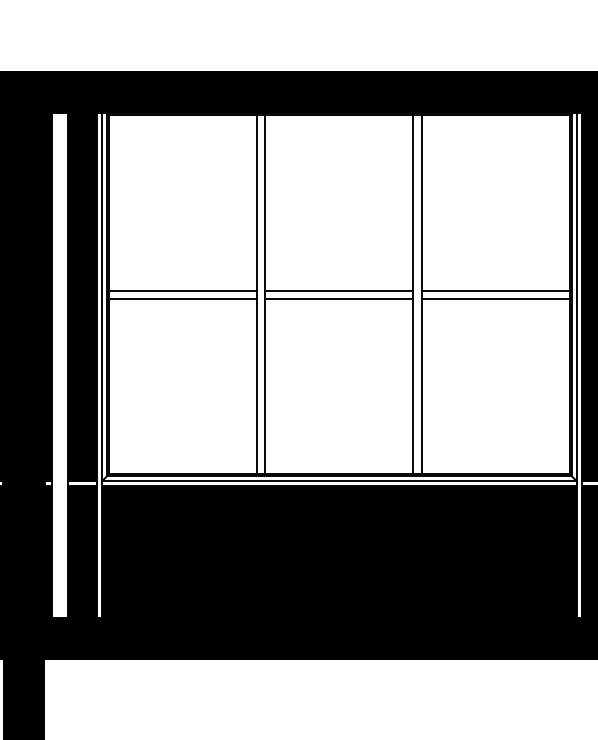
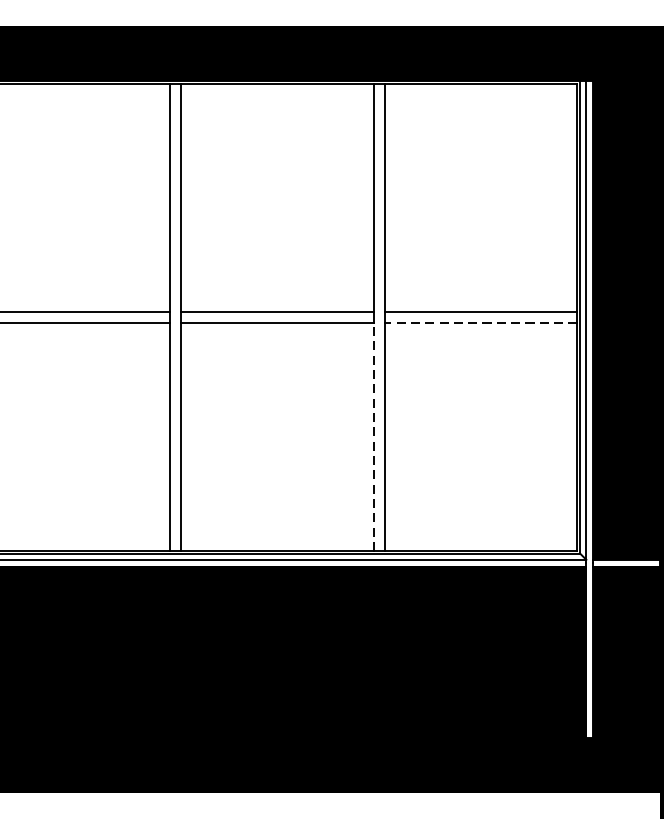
line: (495, 298) -> (480, 322), solid -> dashed
line: (413, 386) -> (373, 436), solid -> dashed

